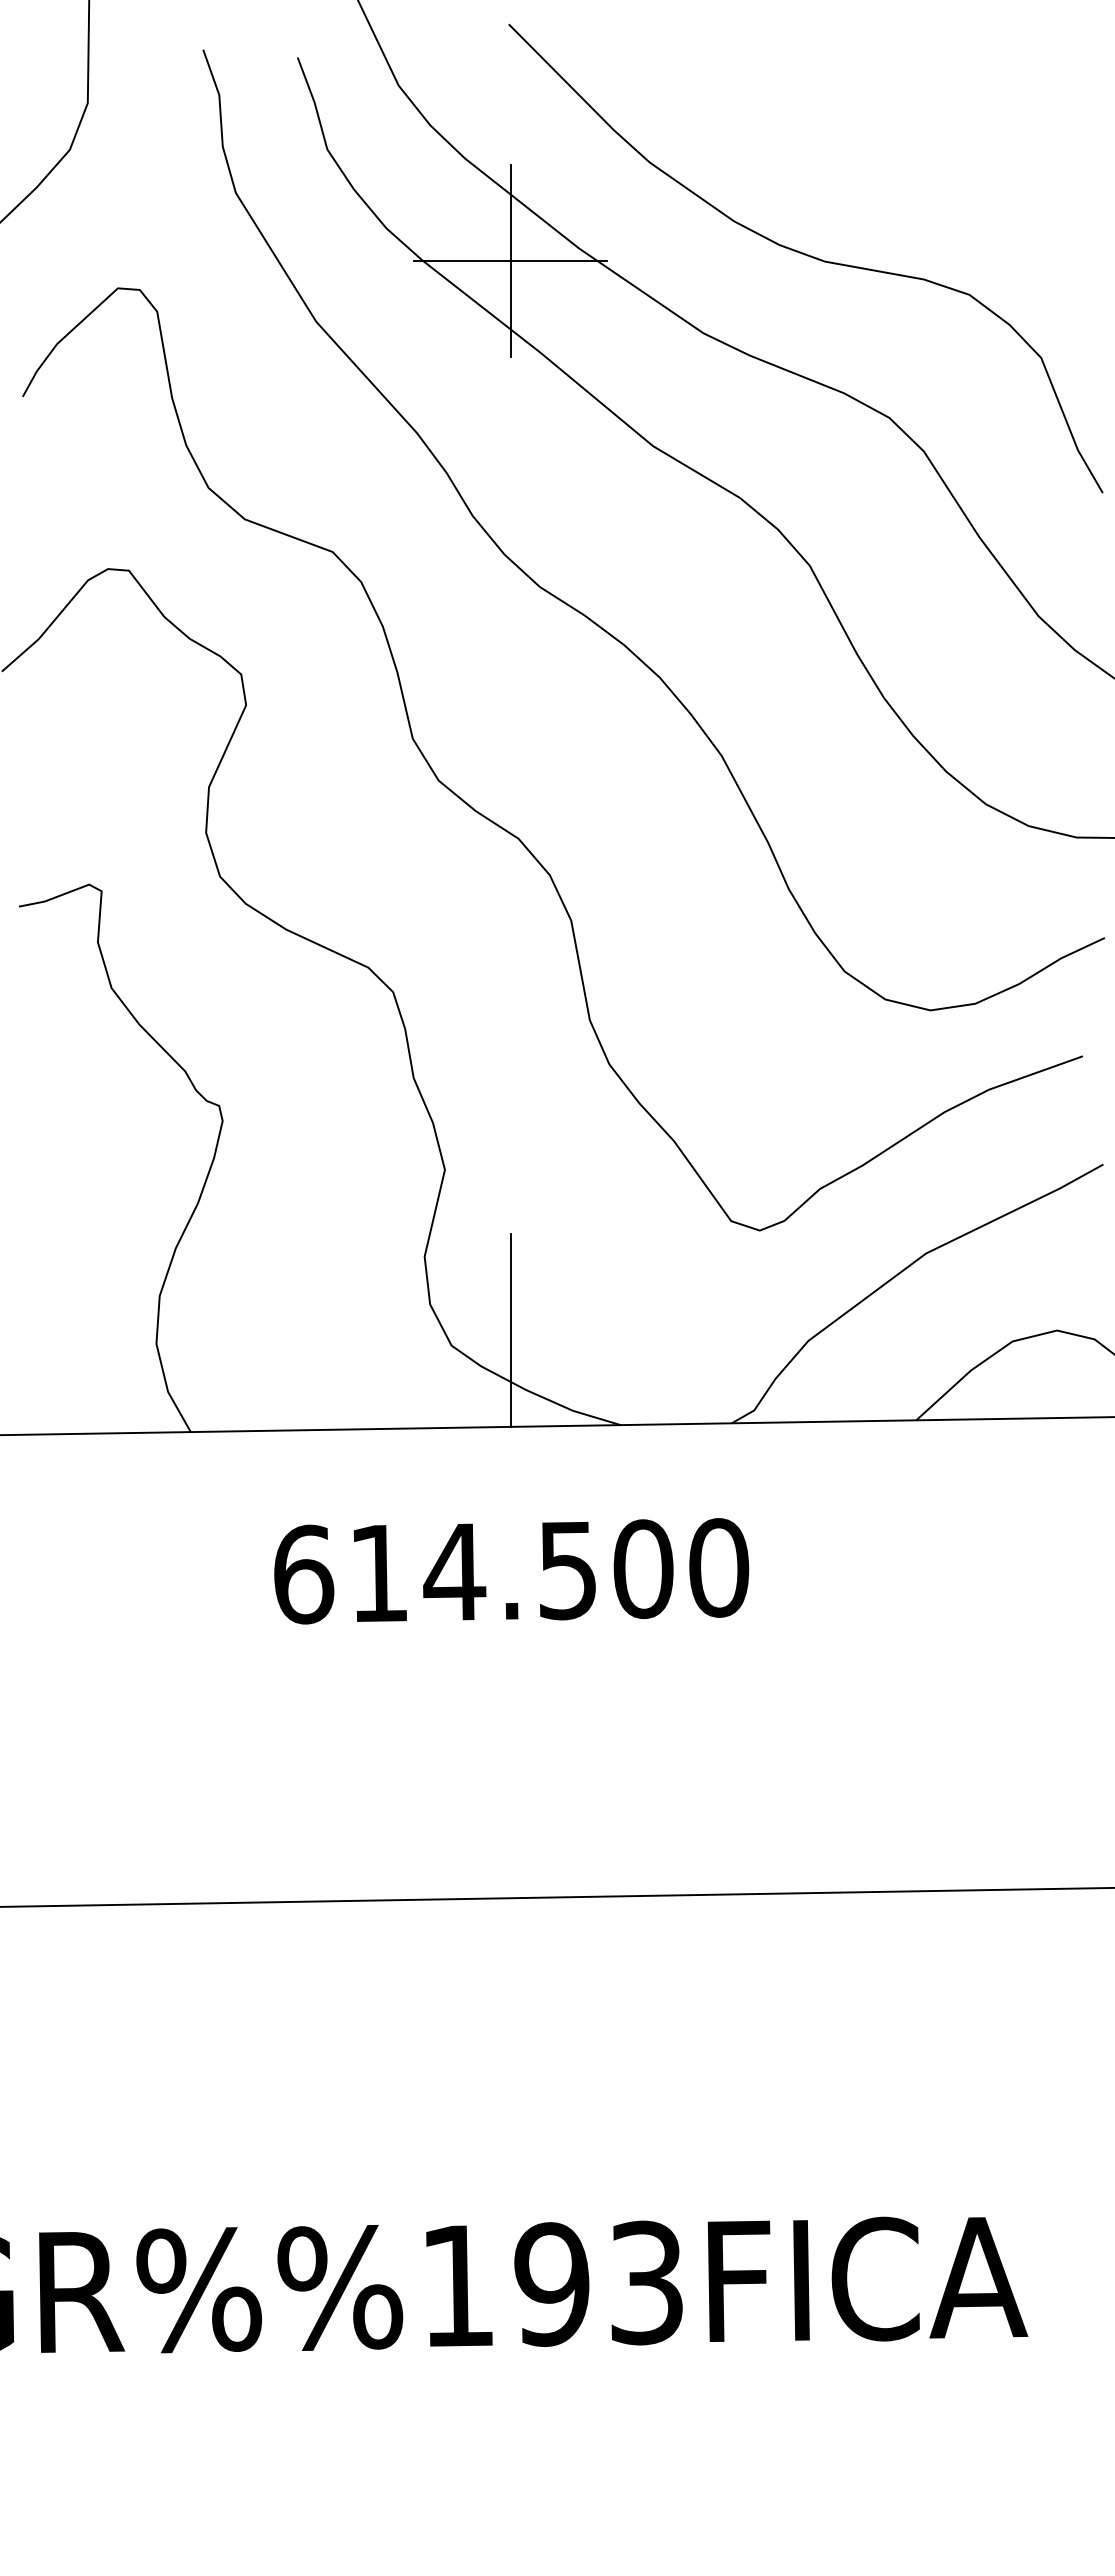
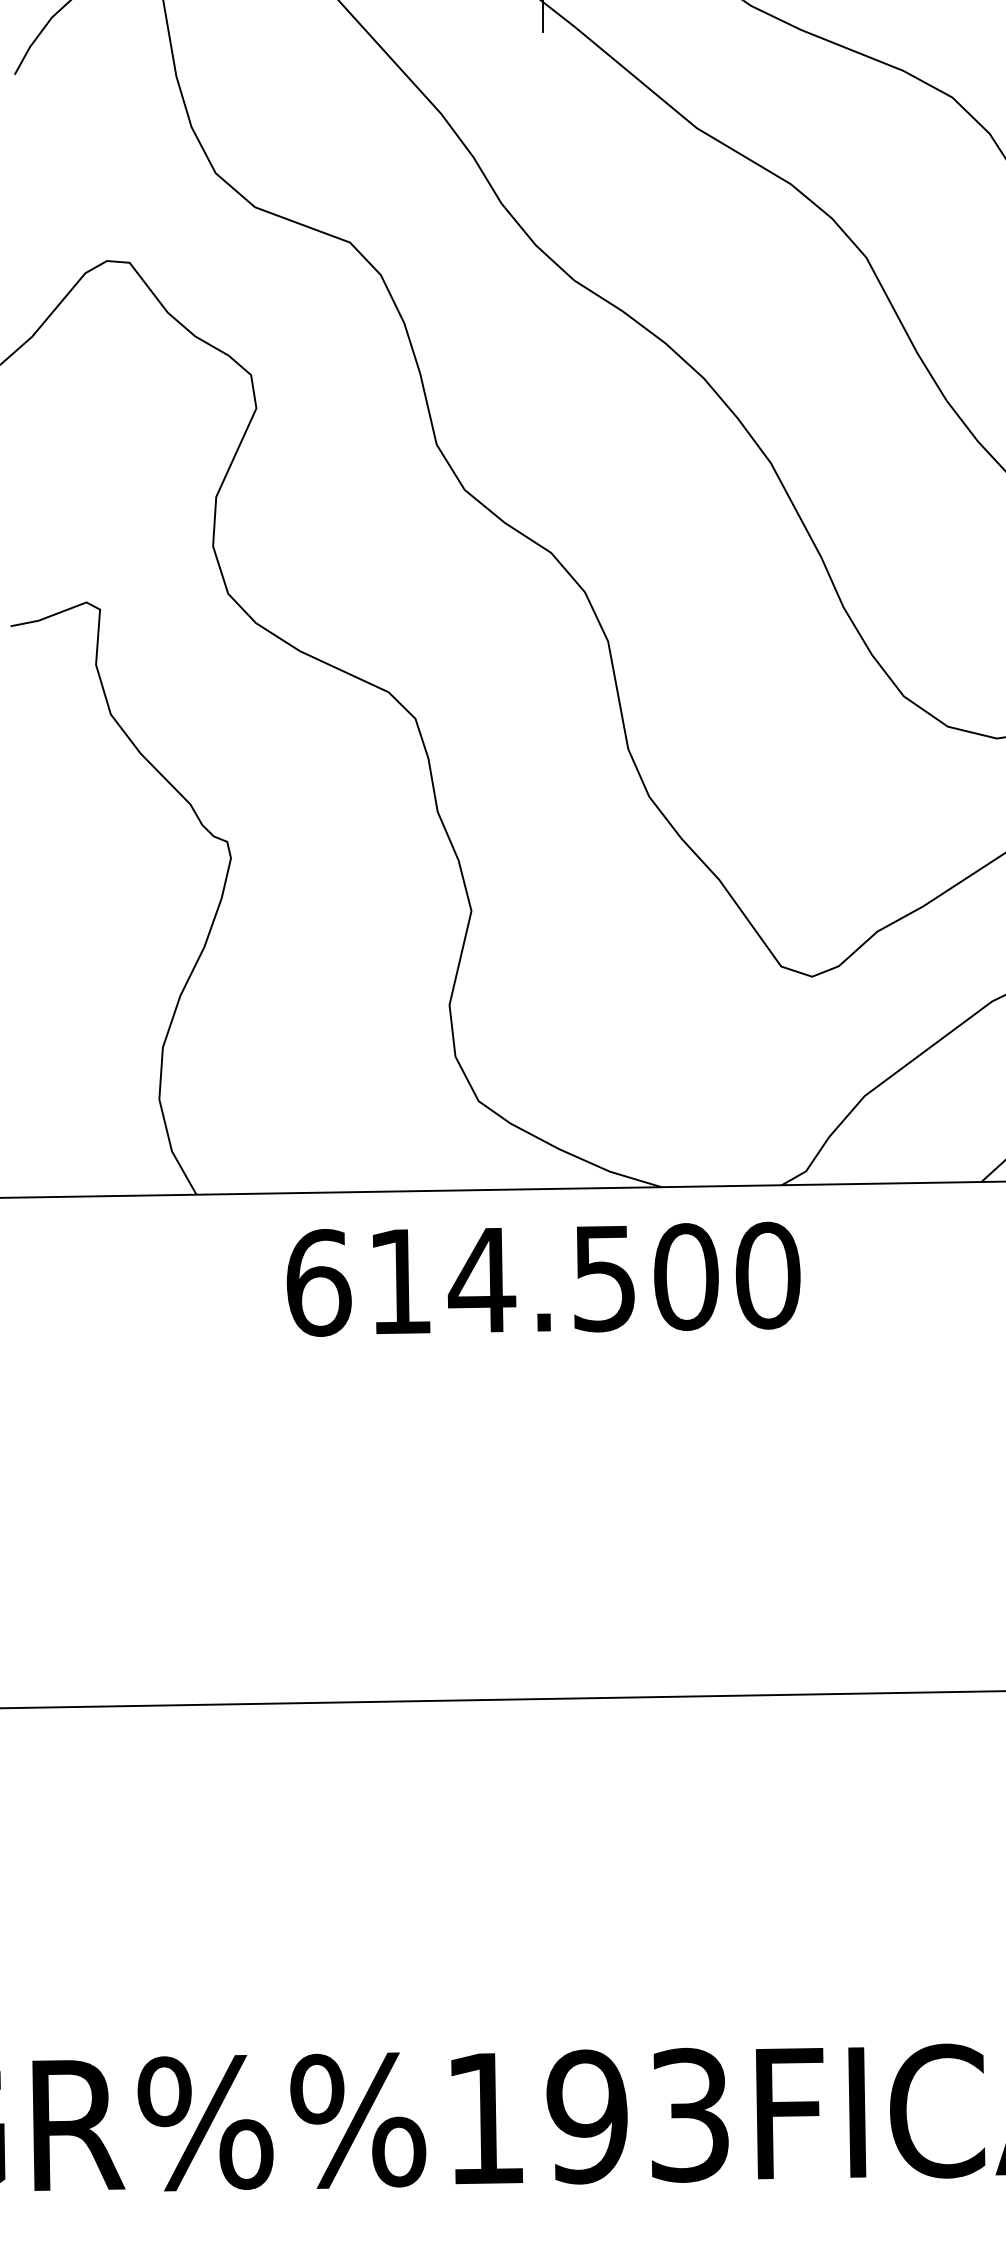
line: (510, 1330) -> (542, 1084), removed
text: (511, 1571) -> (543, 1279), moved

